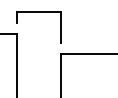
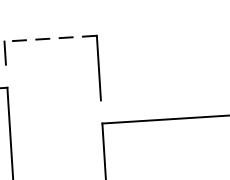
line: (38, 12) -> (50, 39), solid -> dashed

